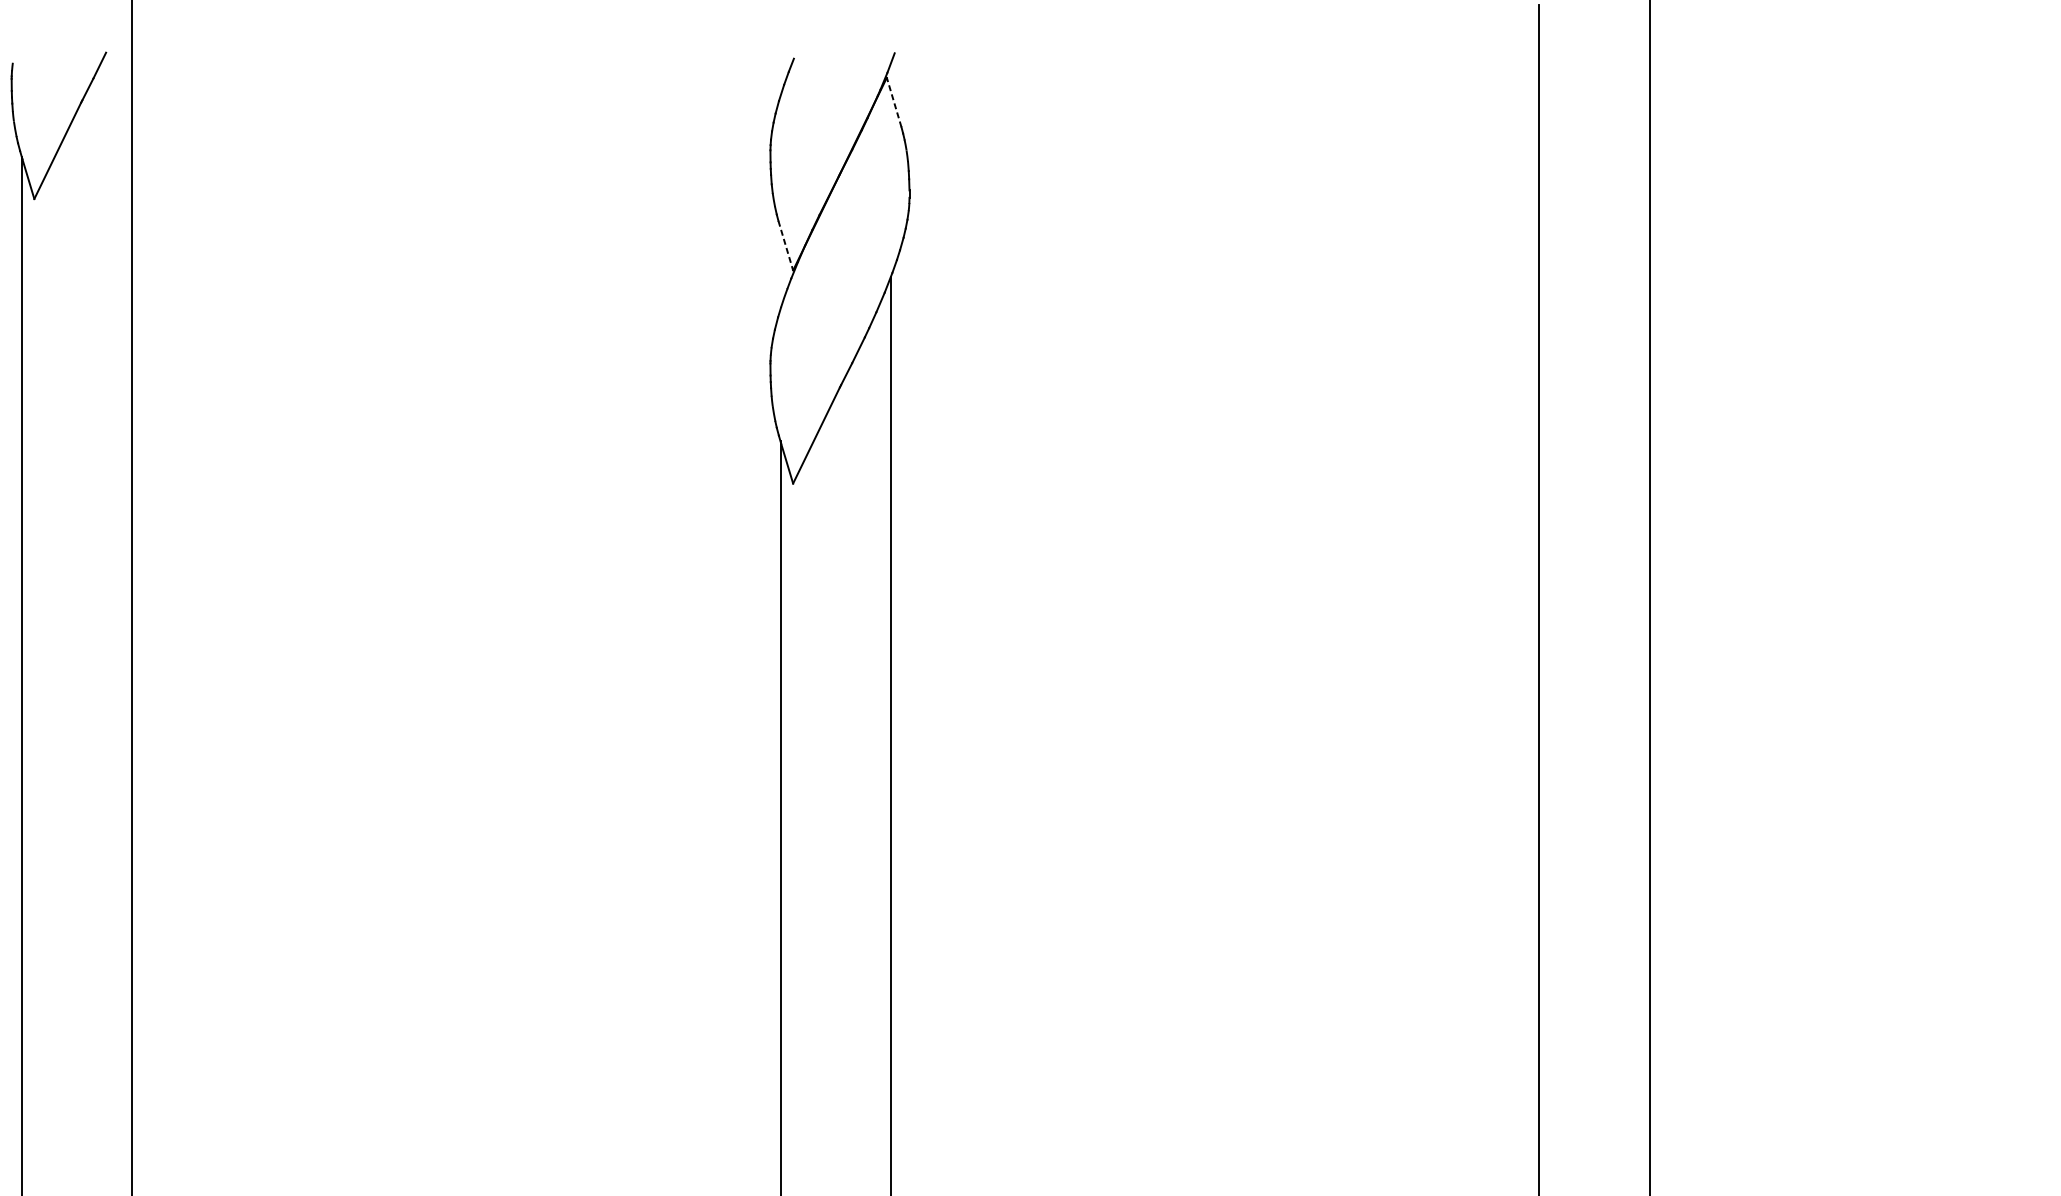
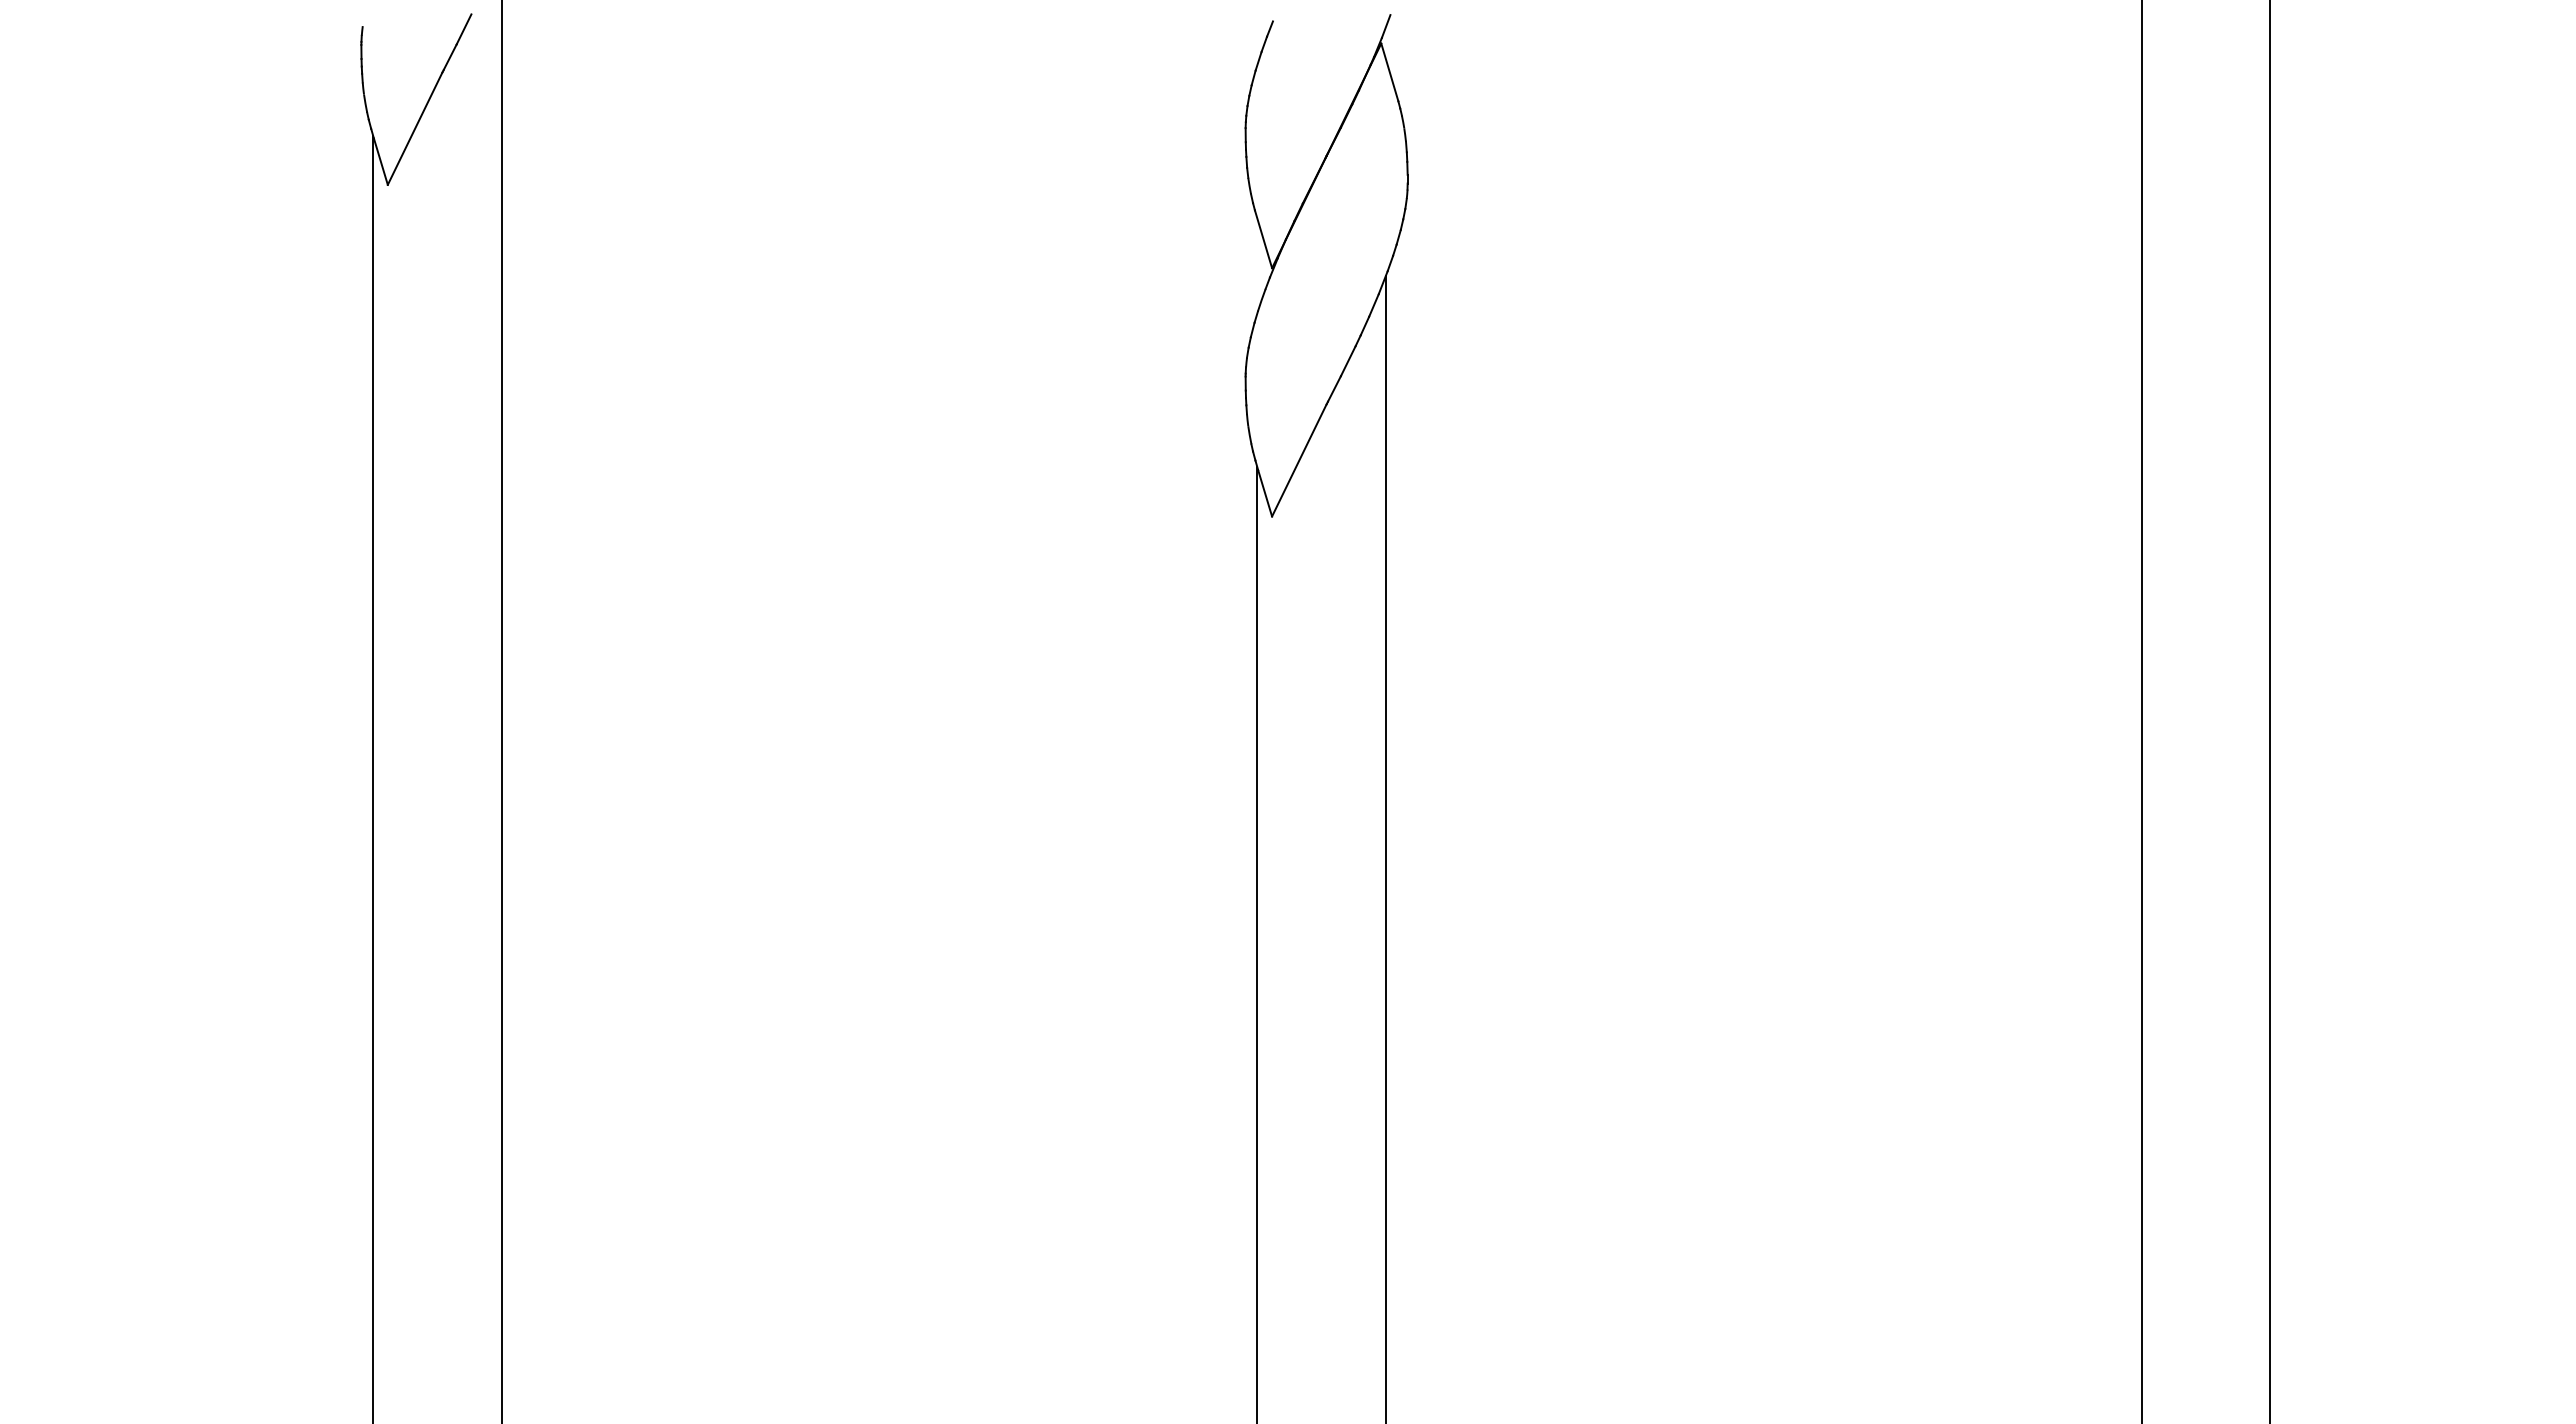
line: (893, 101) -> (1389, 71), dashed -> solid
line: (785, 245) -> (1263, 239), dashed -> solid

